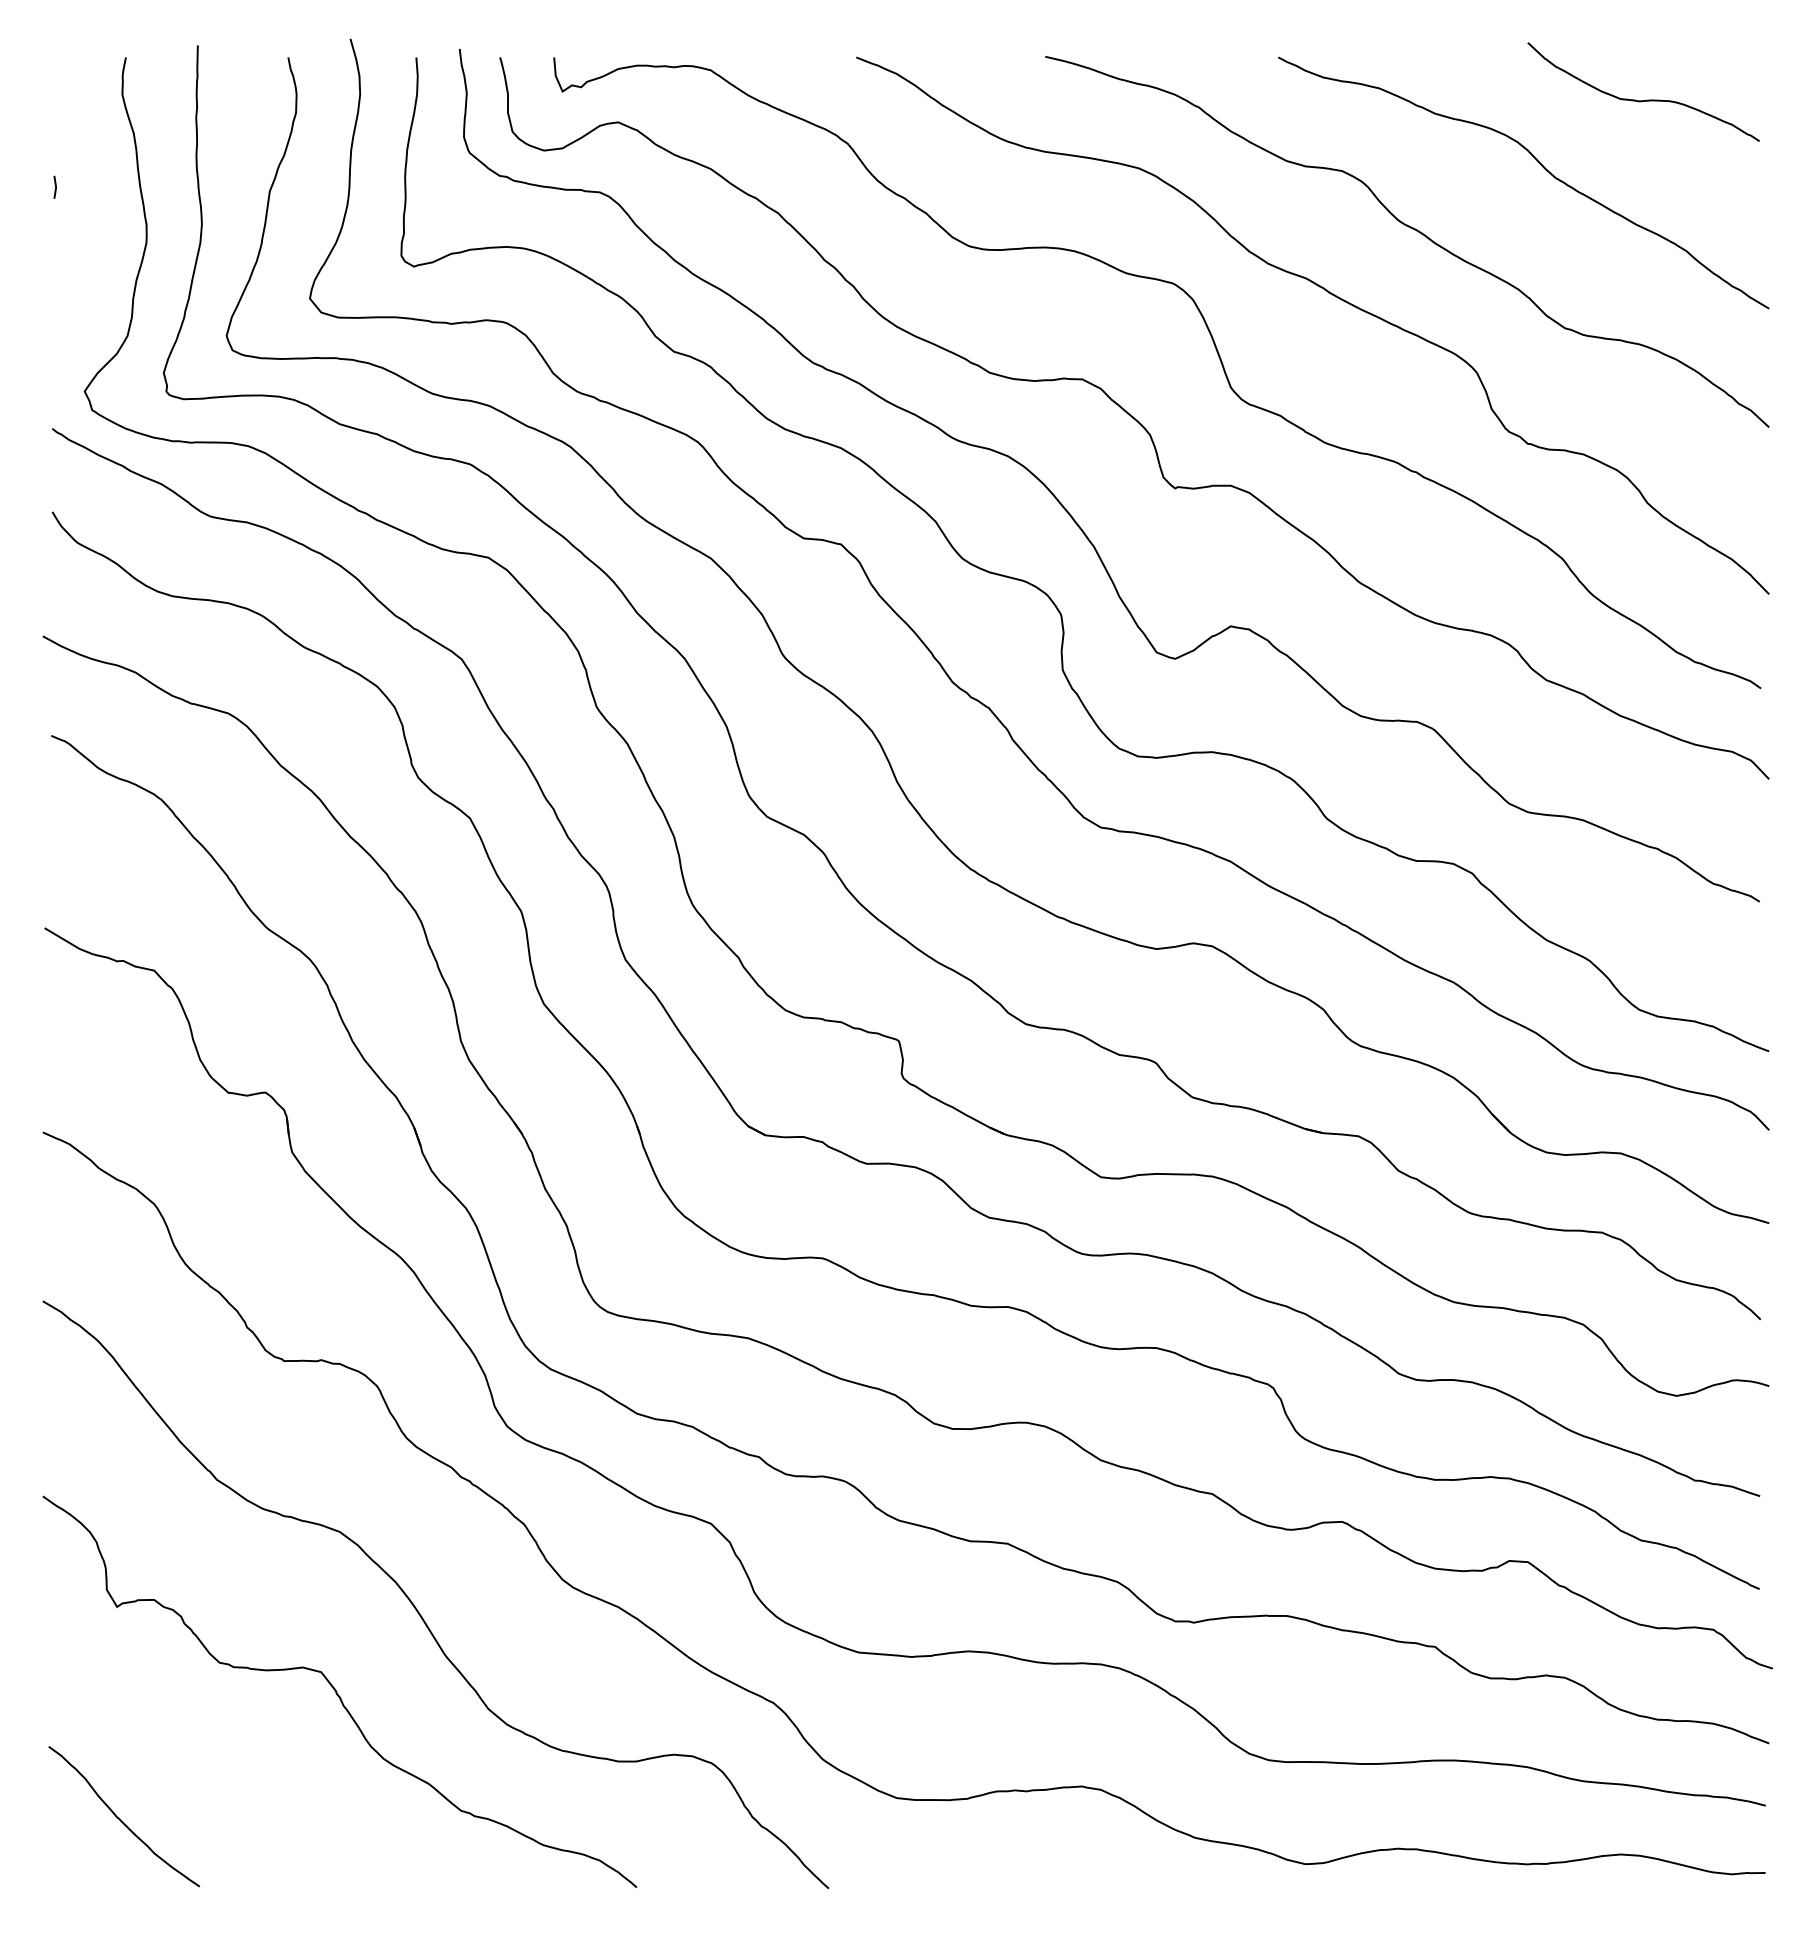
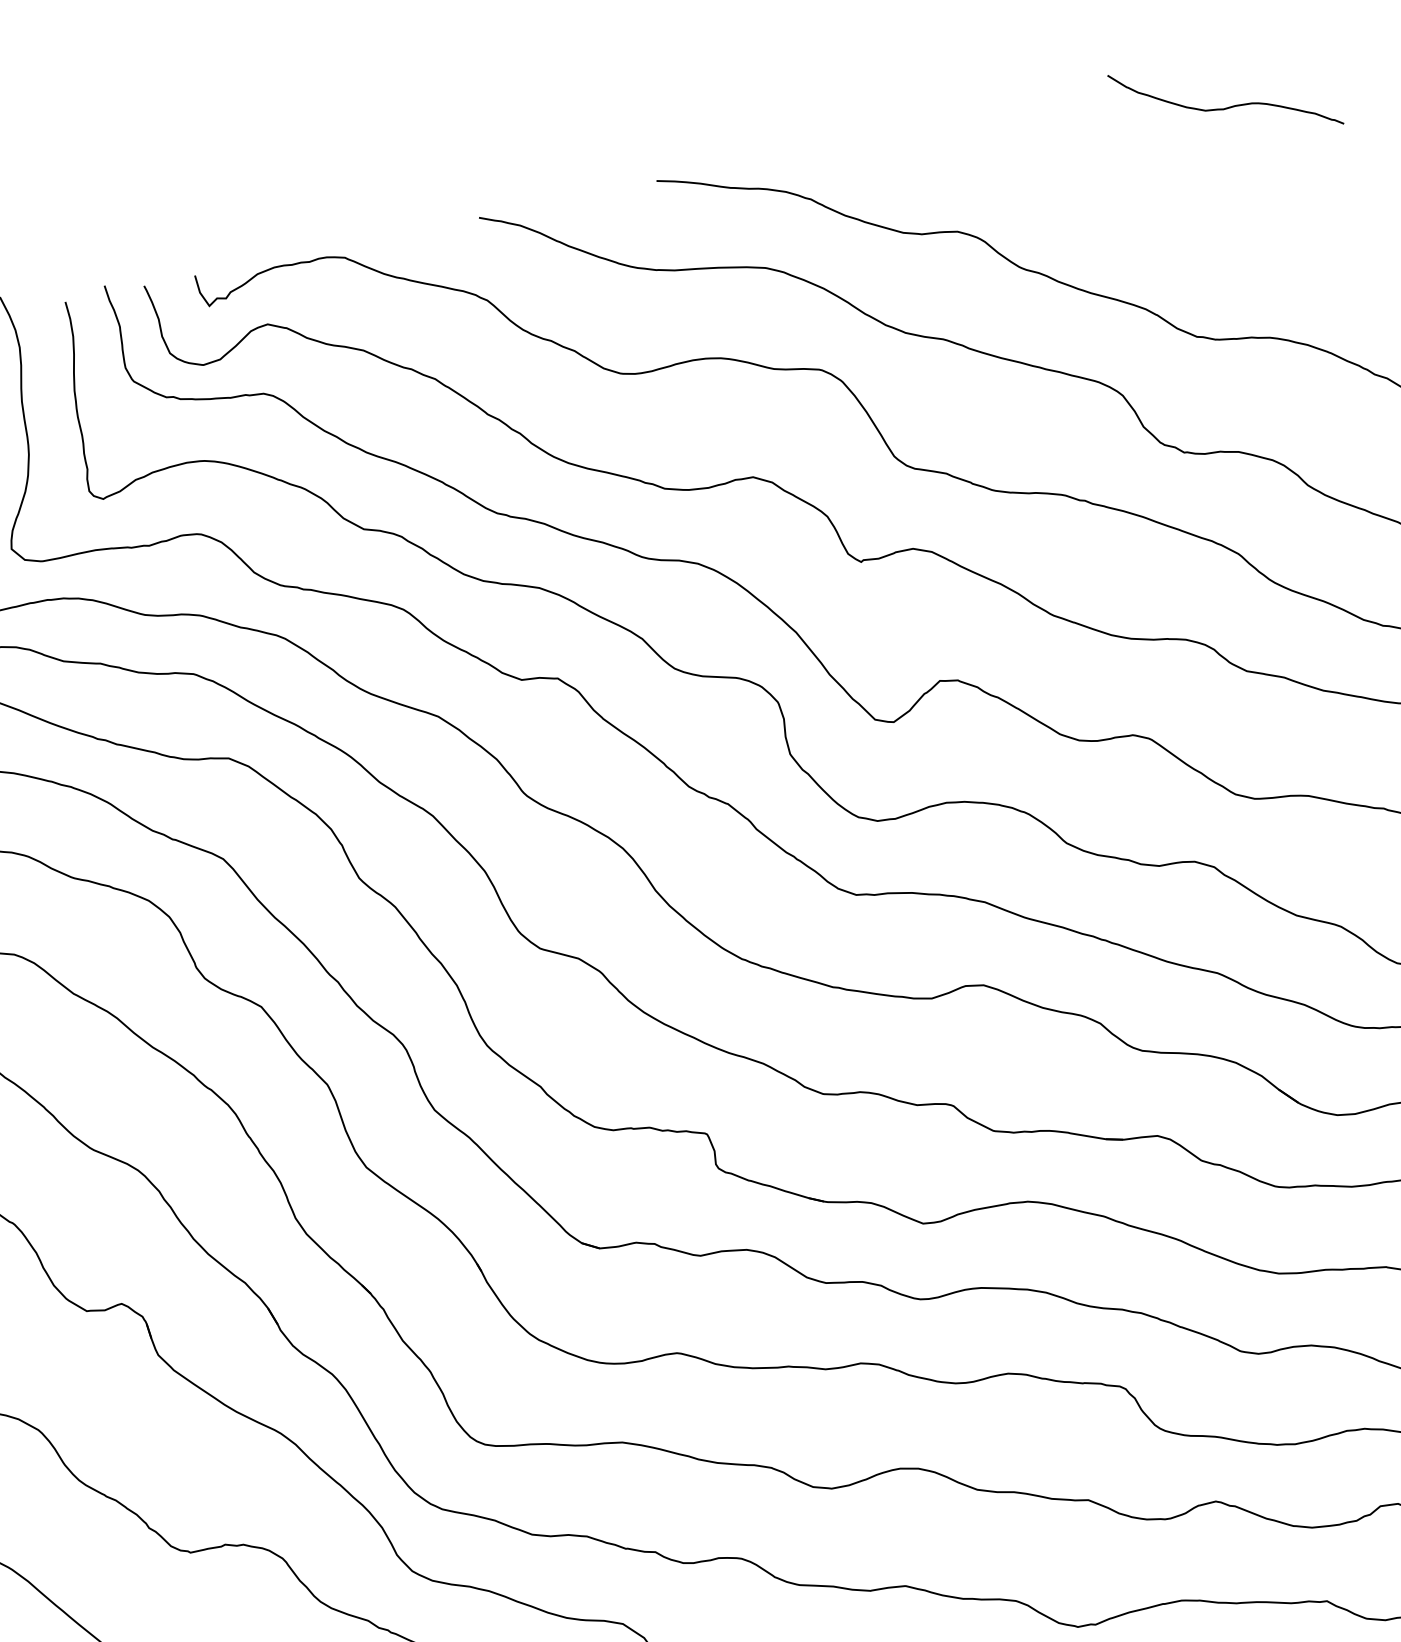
curve: (1540, 165) -> (1142, 188), removed

